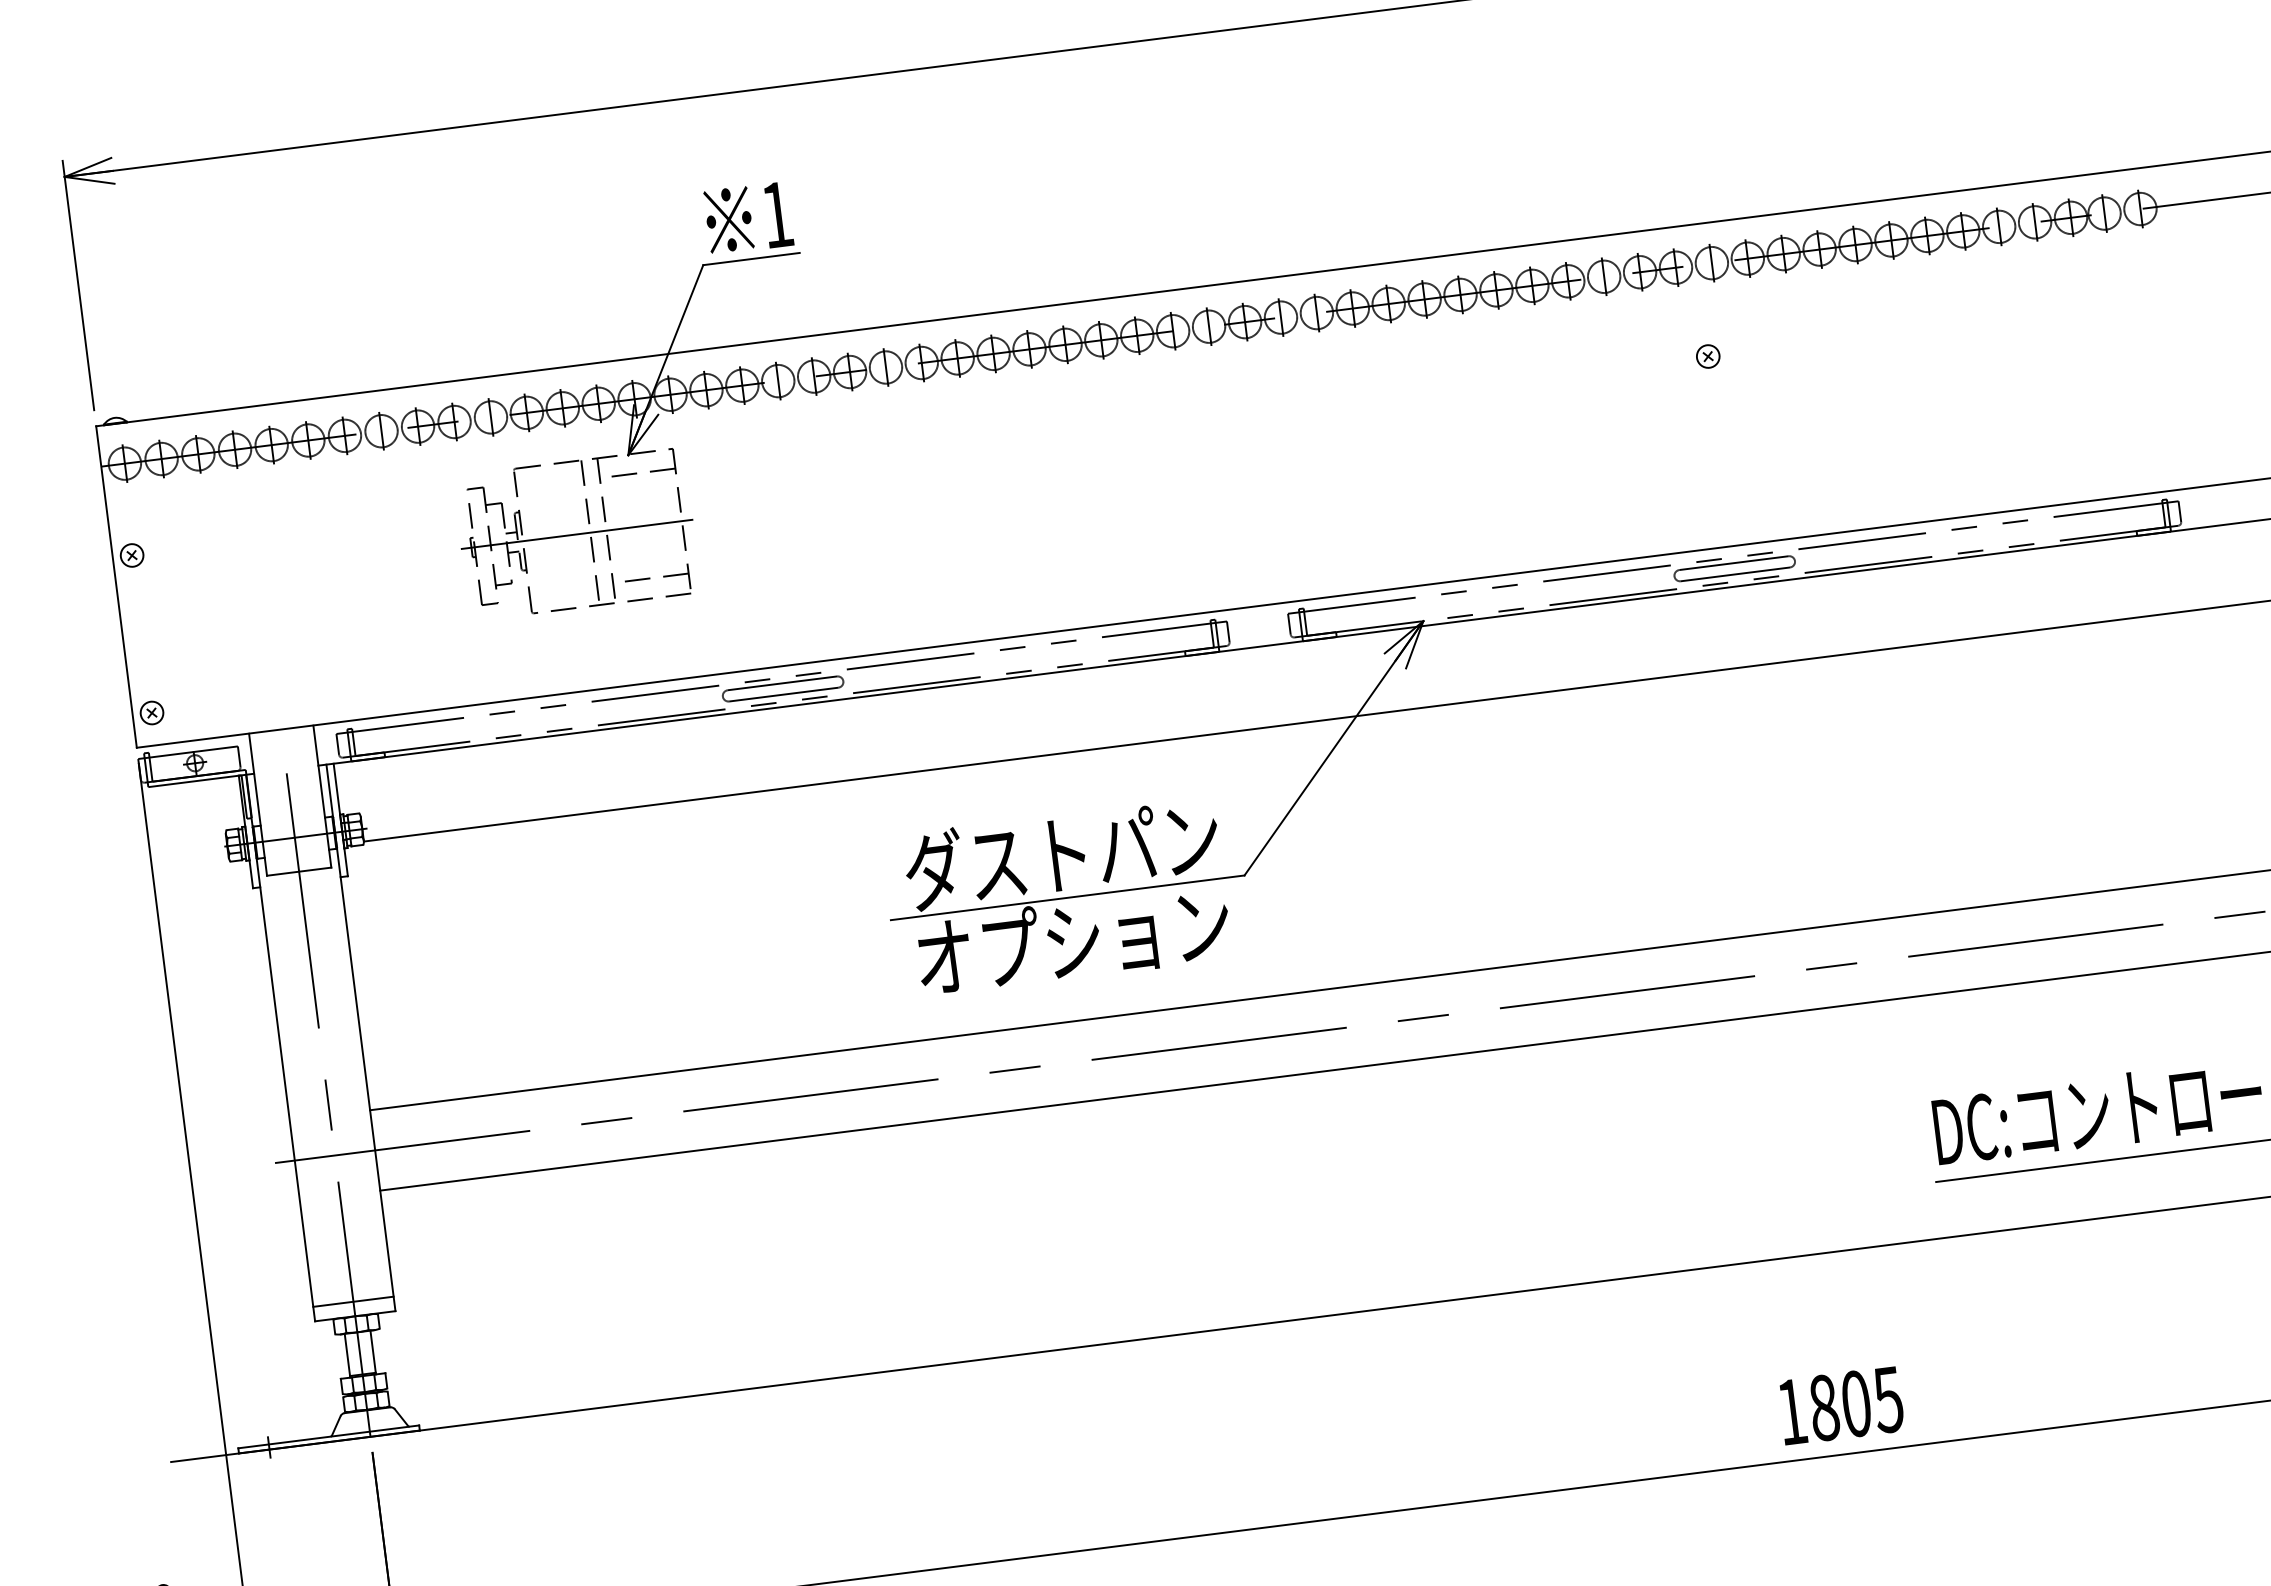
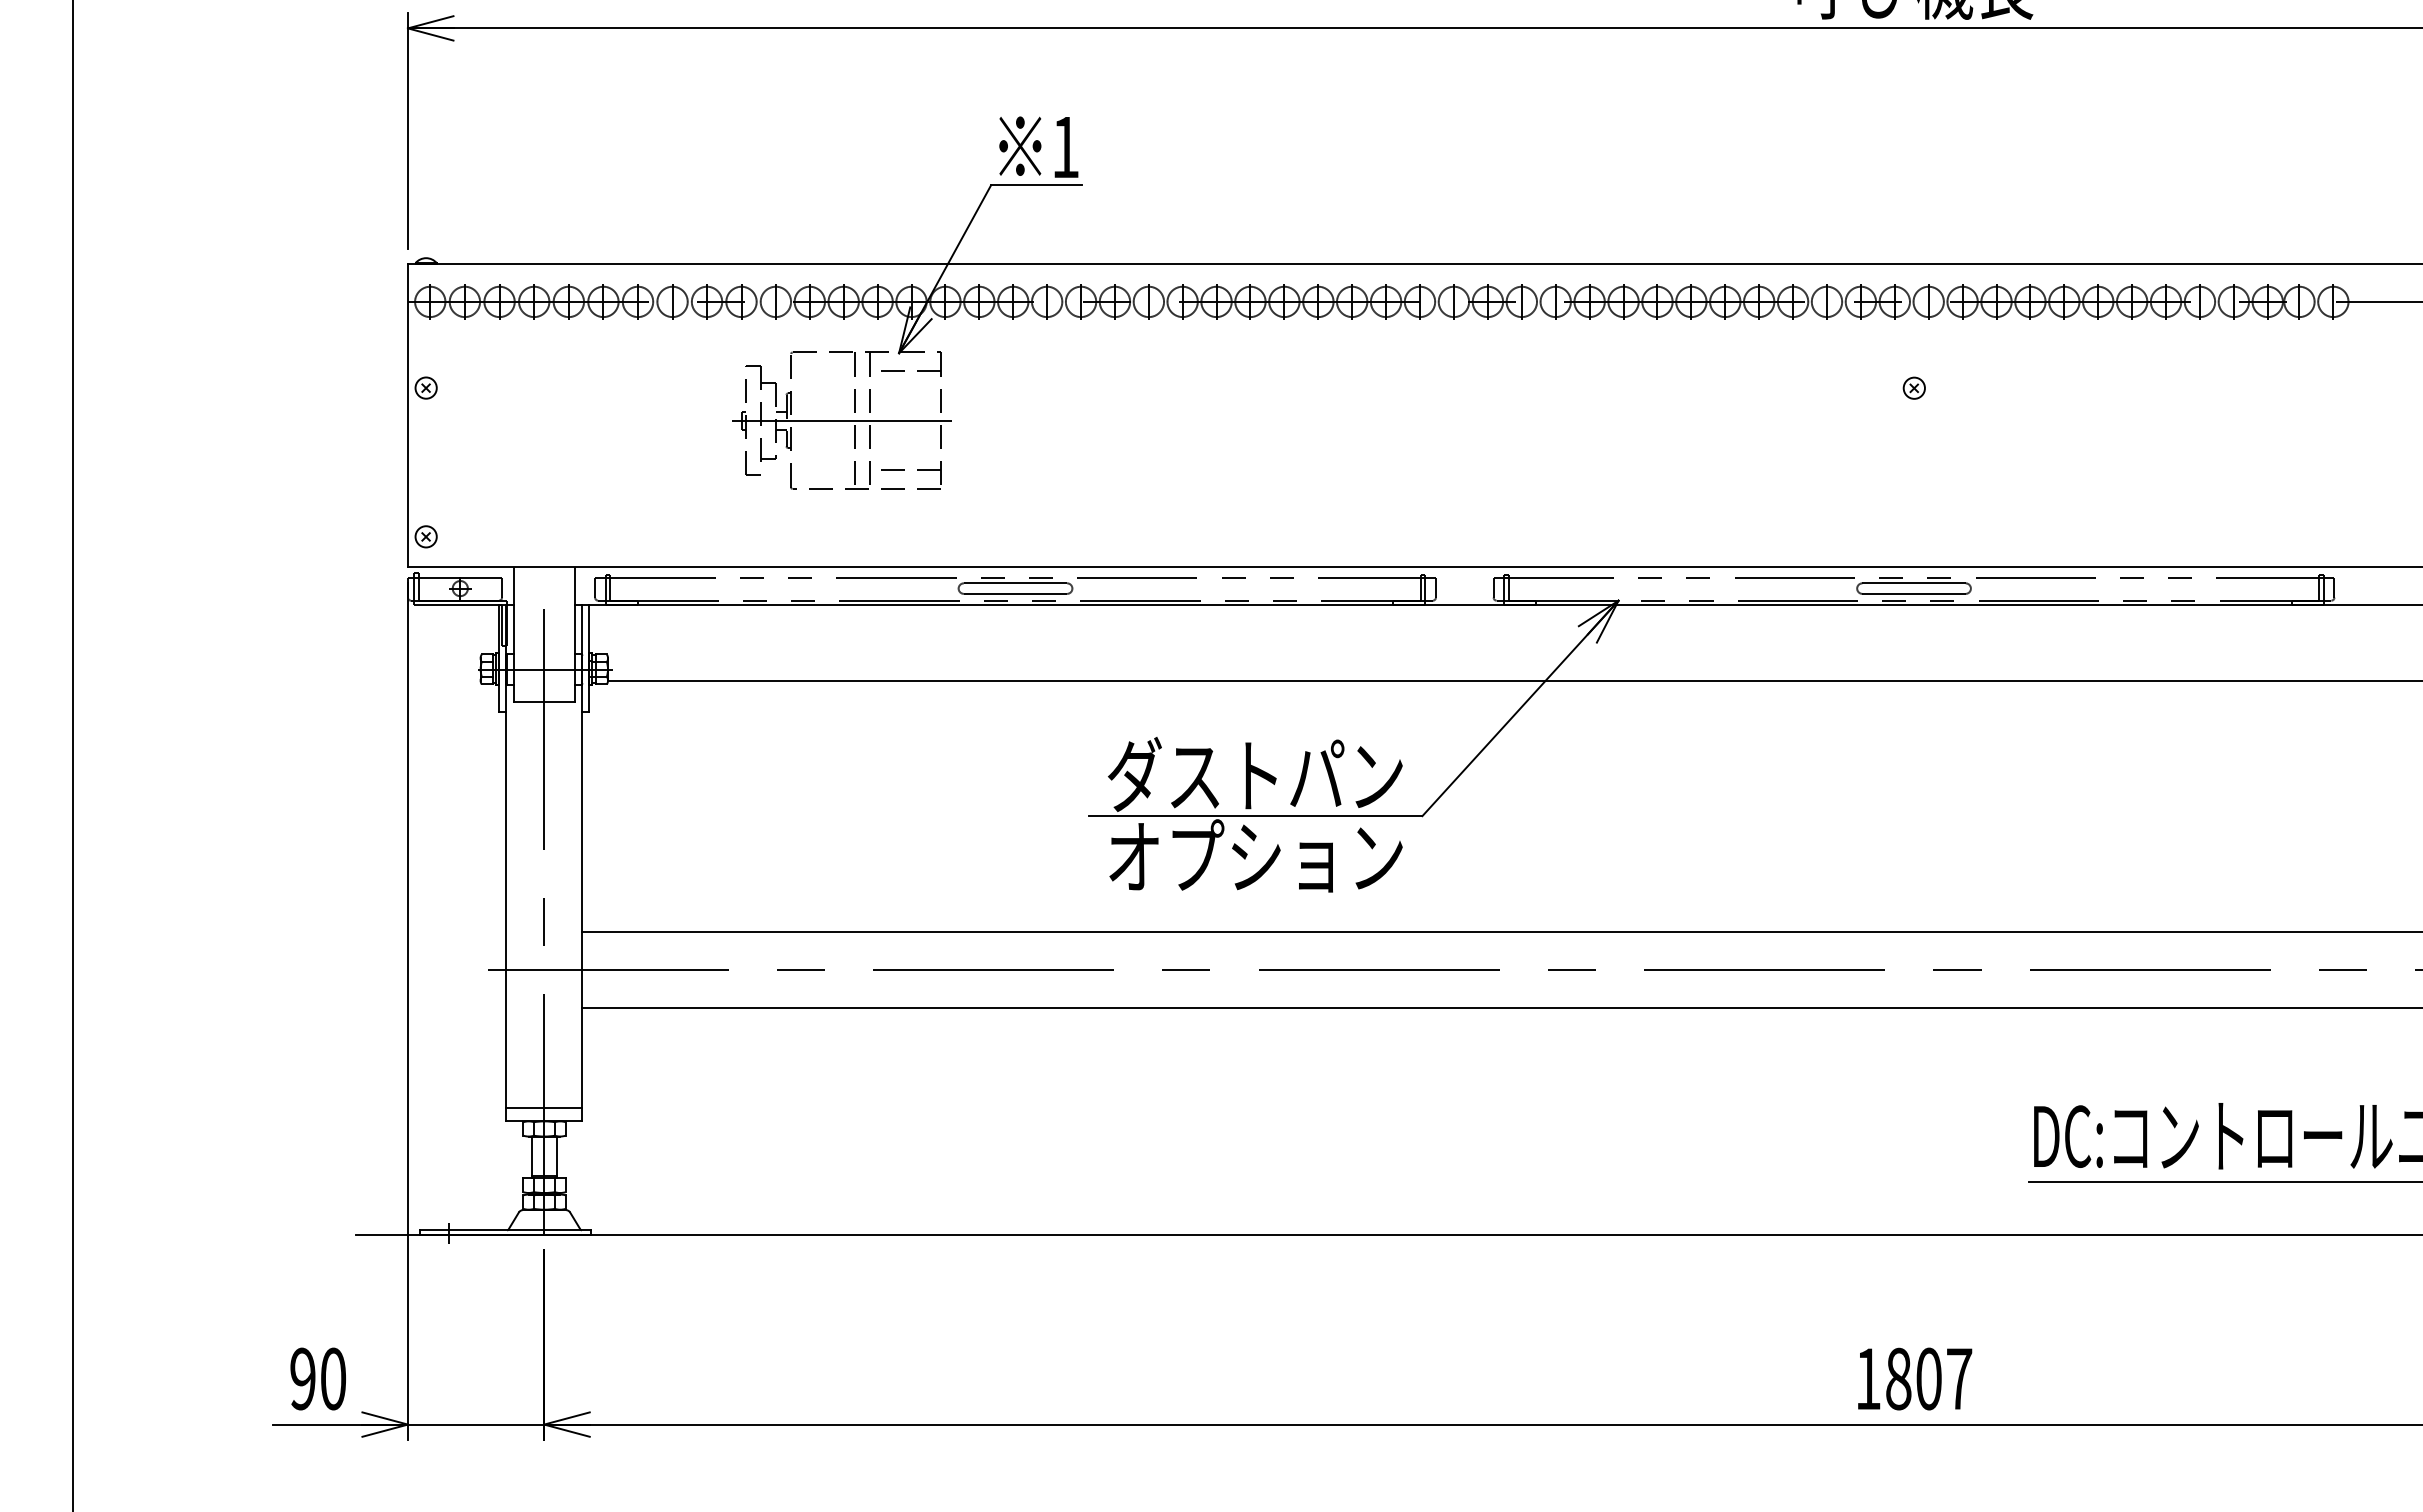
text: (1888, 1400) -> (1959, 1379), 1805 -> 1807

